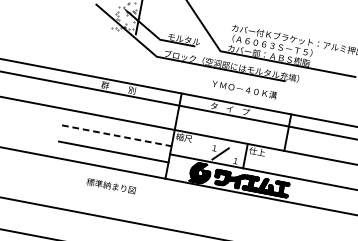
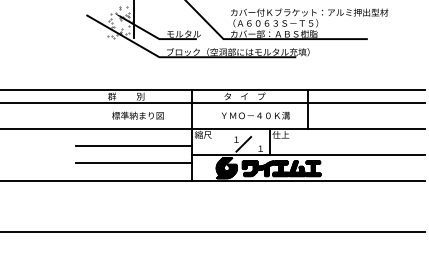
text: (244, 89) -> (255, 115), moved
line: (117, 136) -> (134, 146), dashed -> solid
text: (110, 185) -> (137, 115), moved

